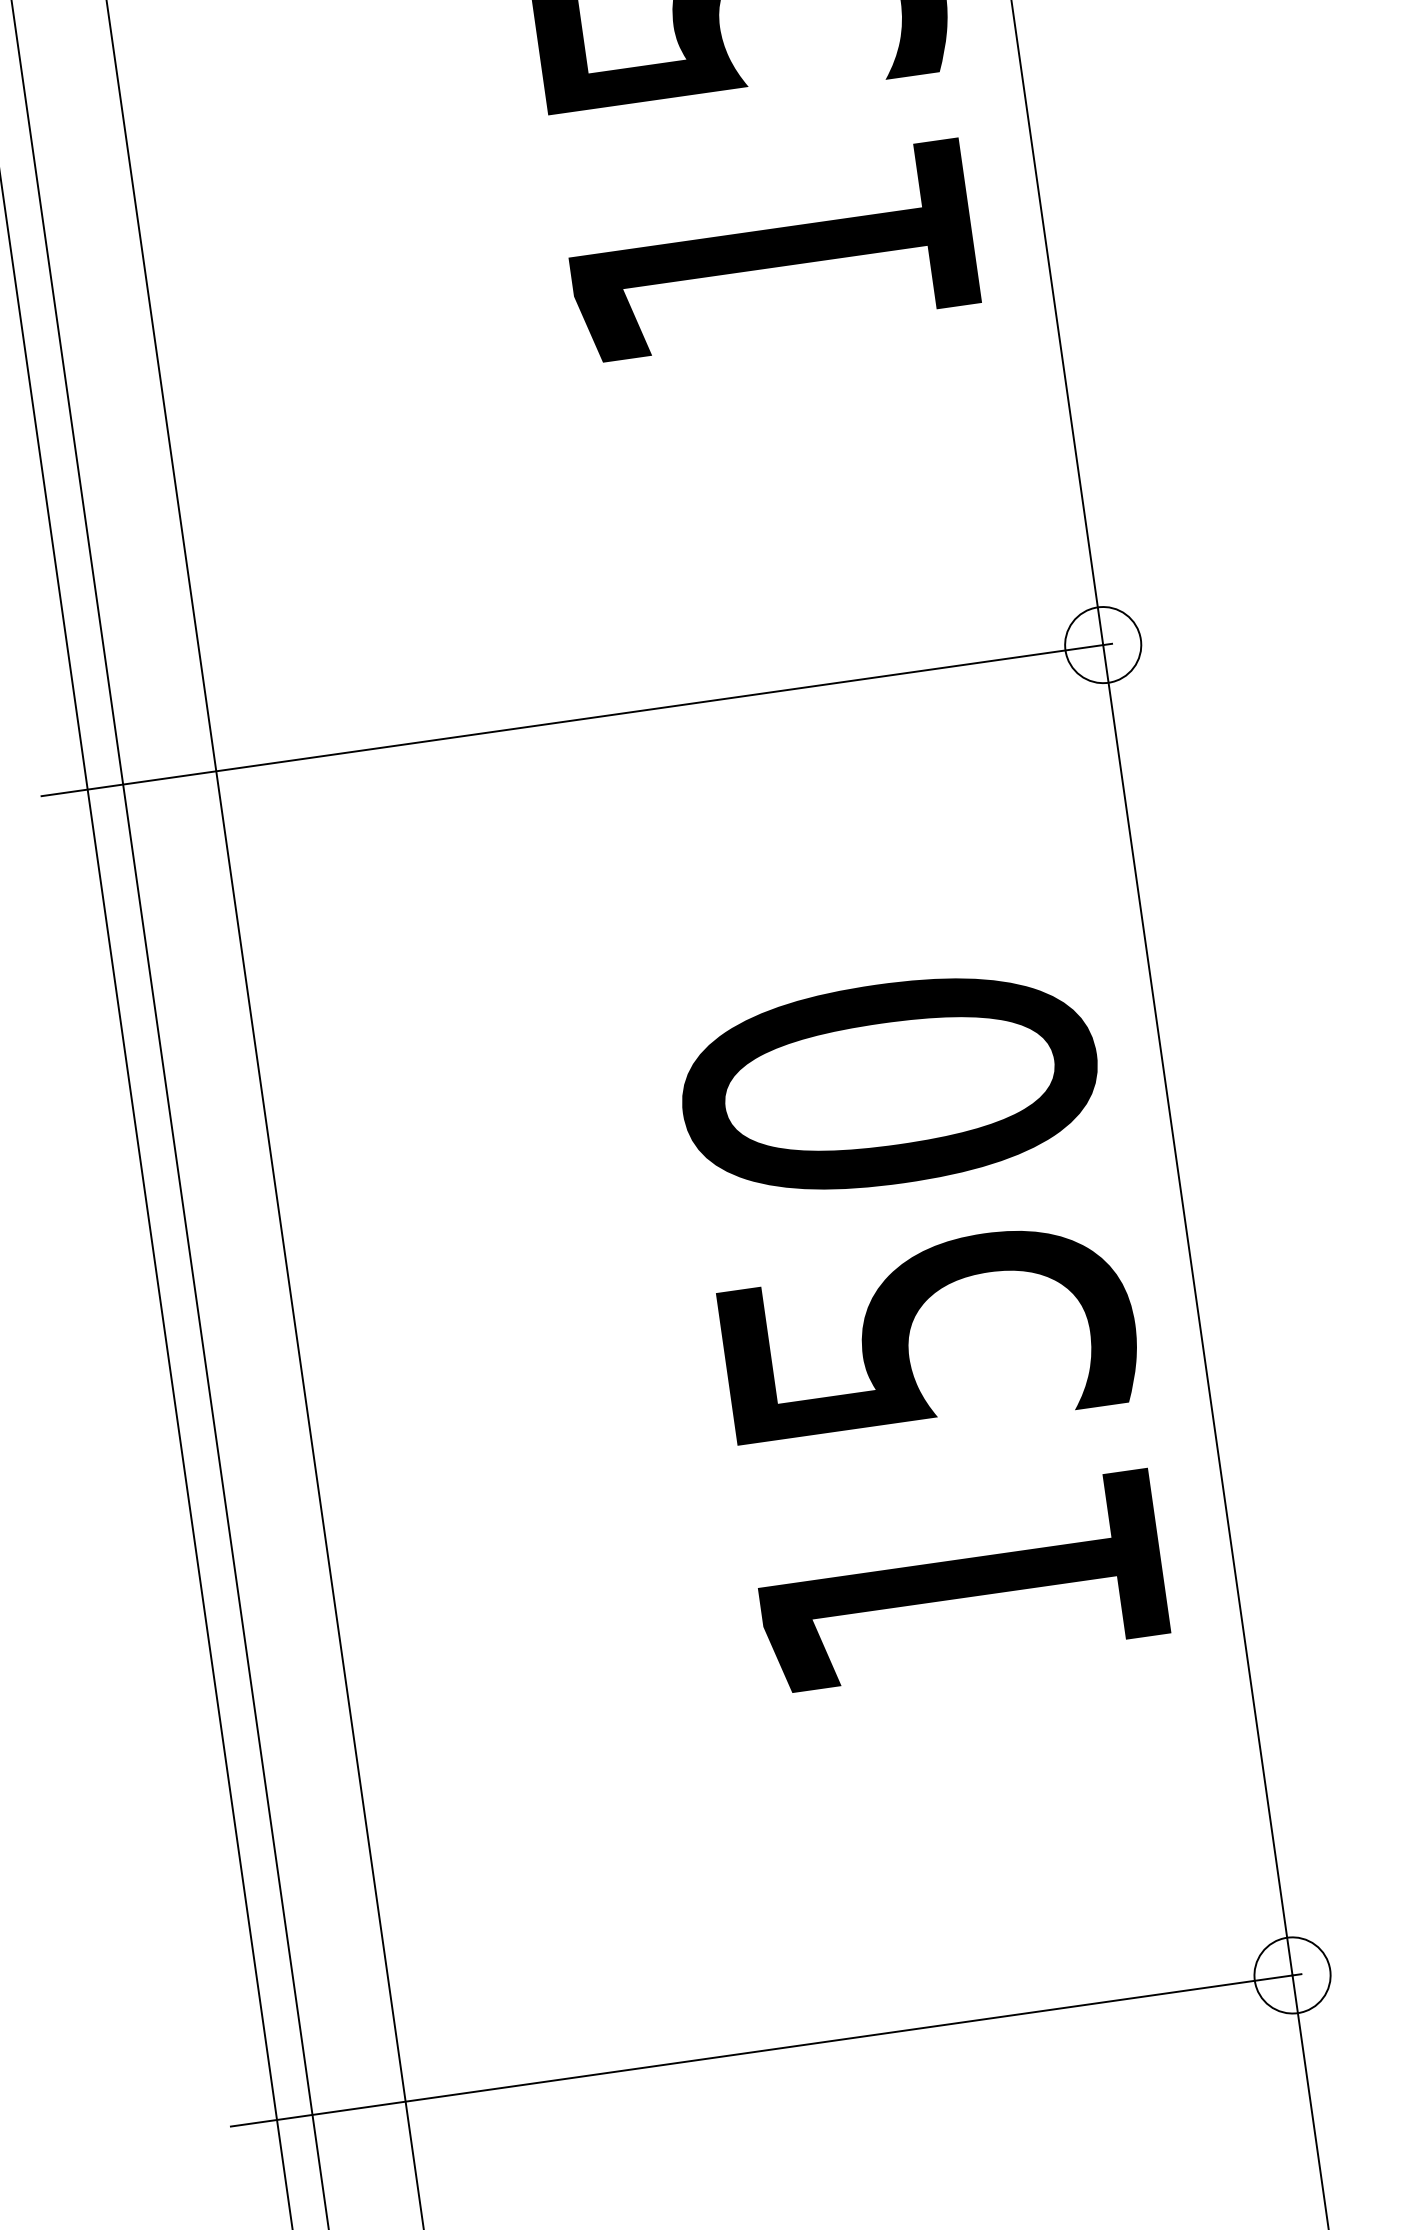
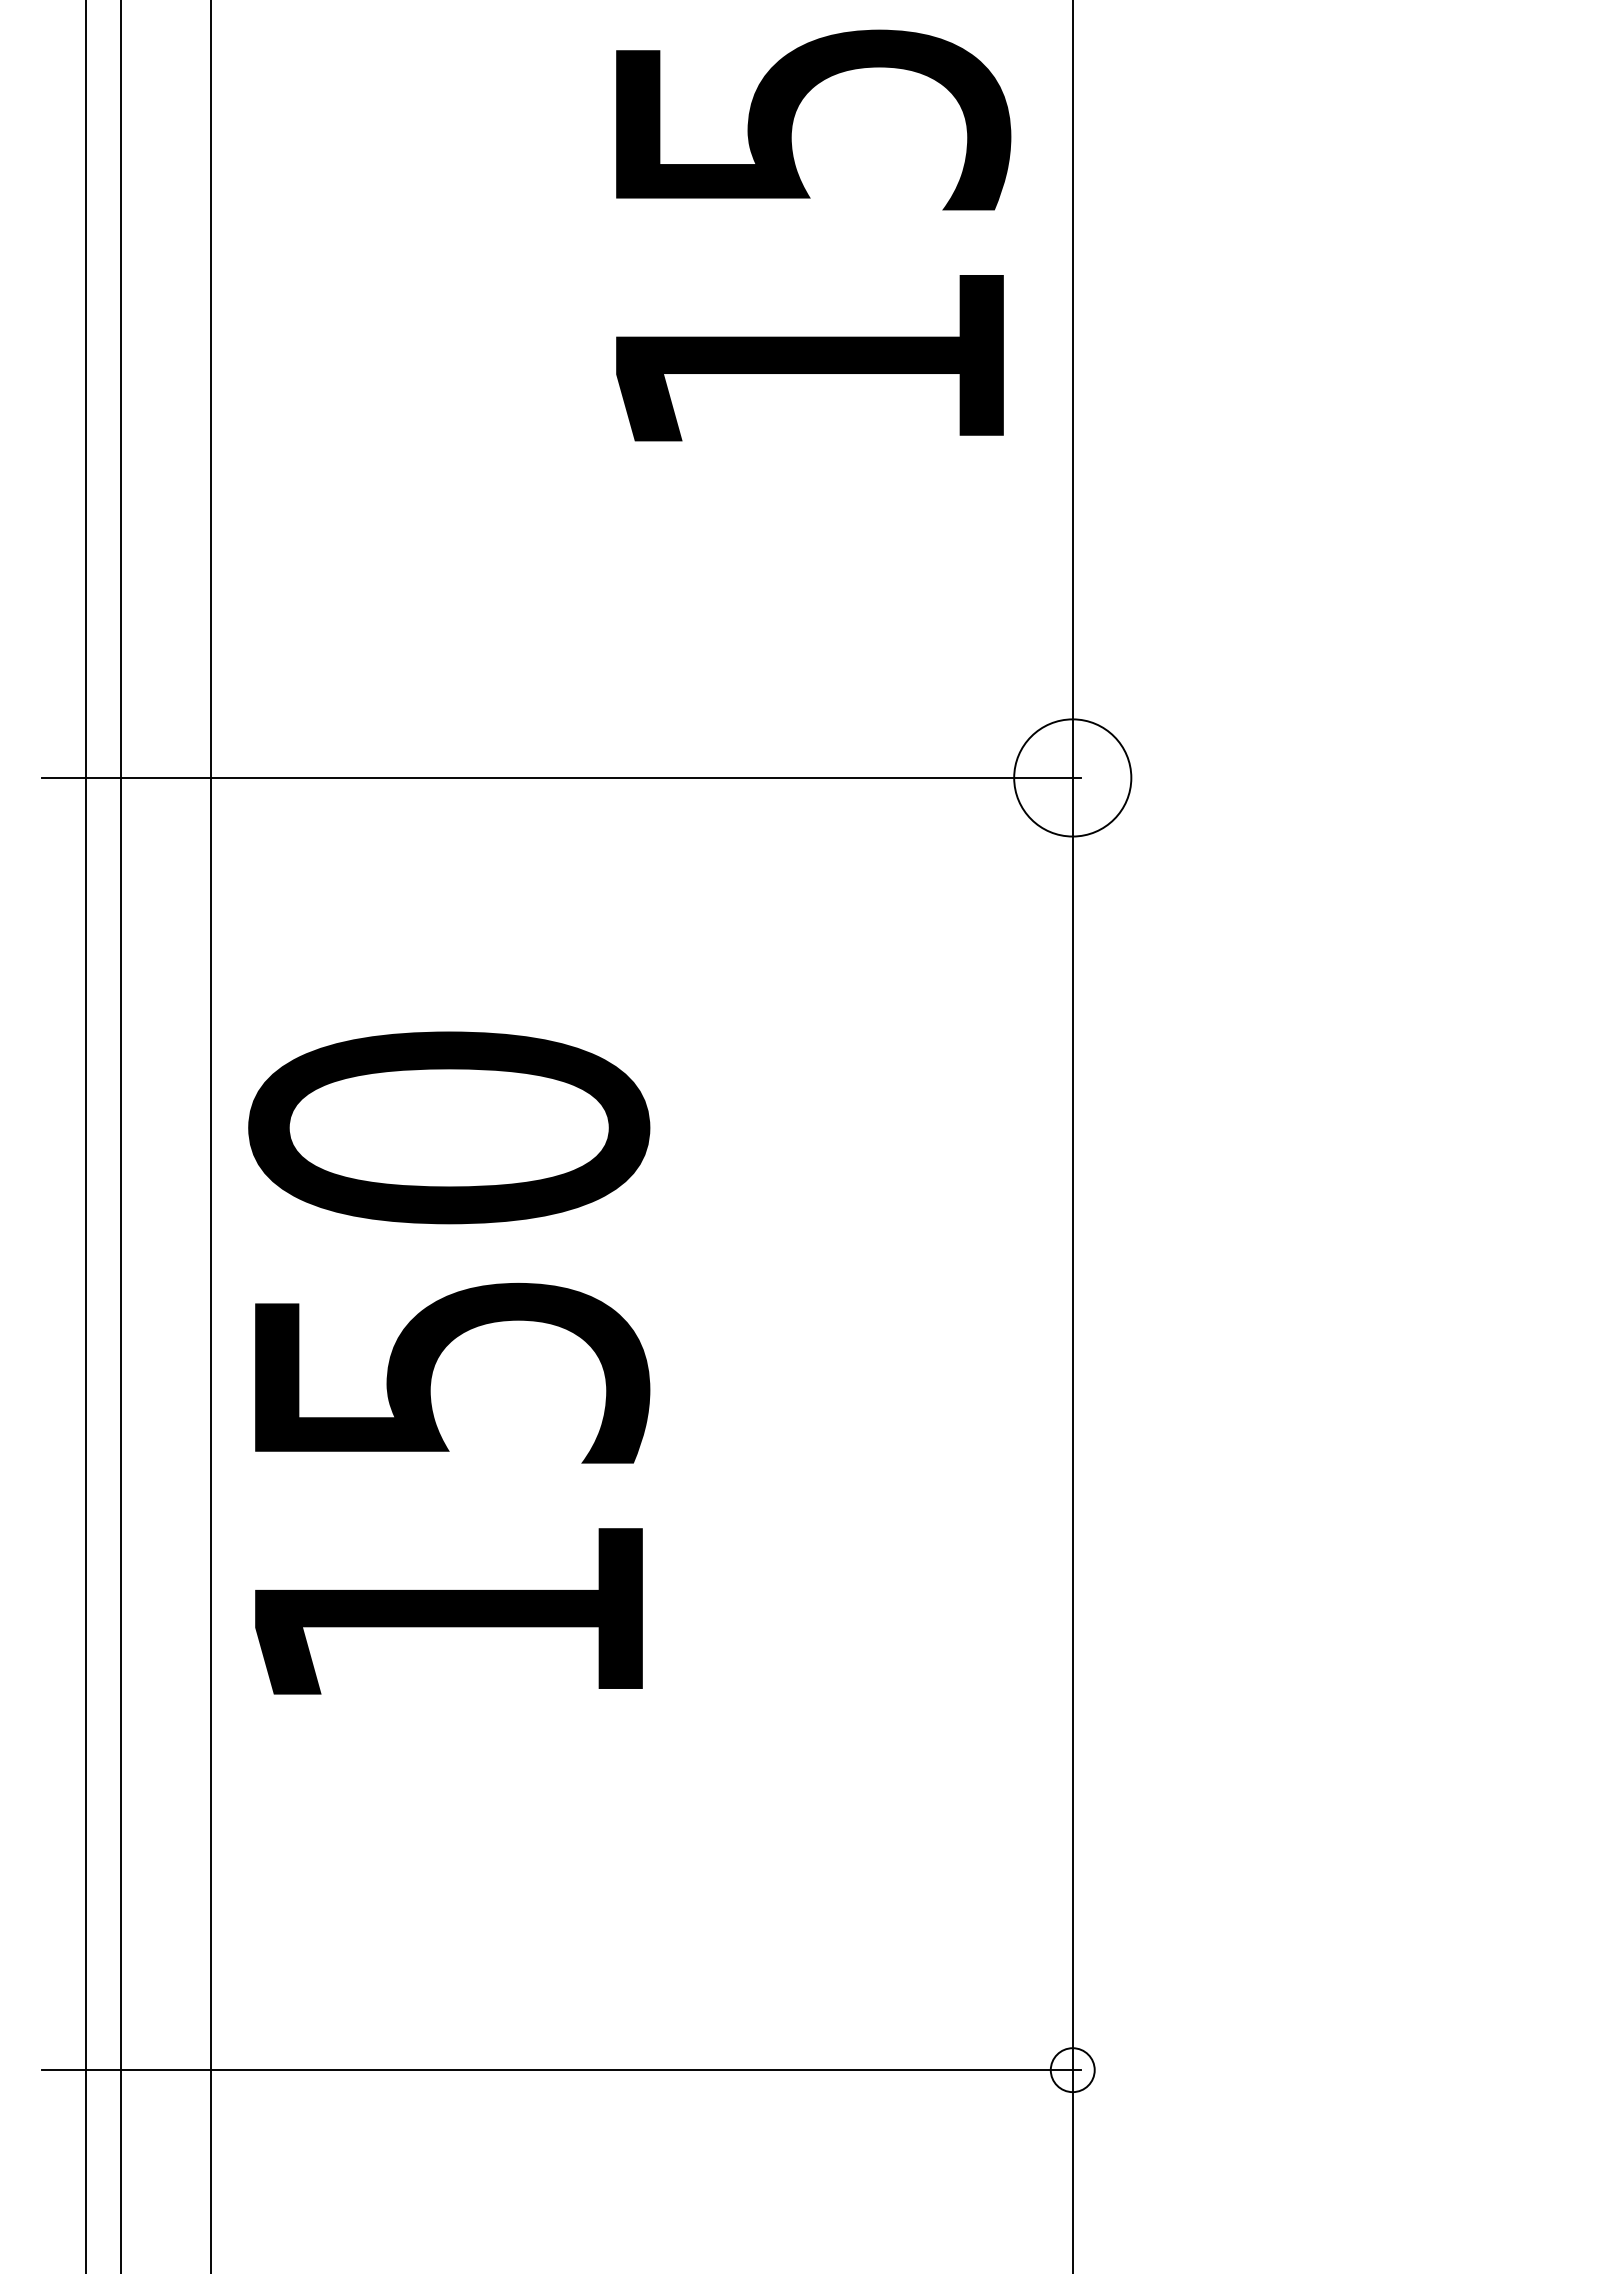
circle: (1102, 644) -> (1072, 777), size x1.6
text: (924, 1325) -> (449, 1362), moved
circle: (1292, 1974) -> (1072, 2069), size x0.6

